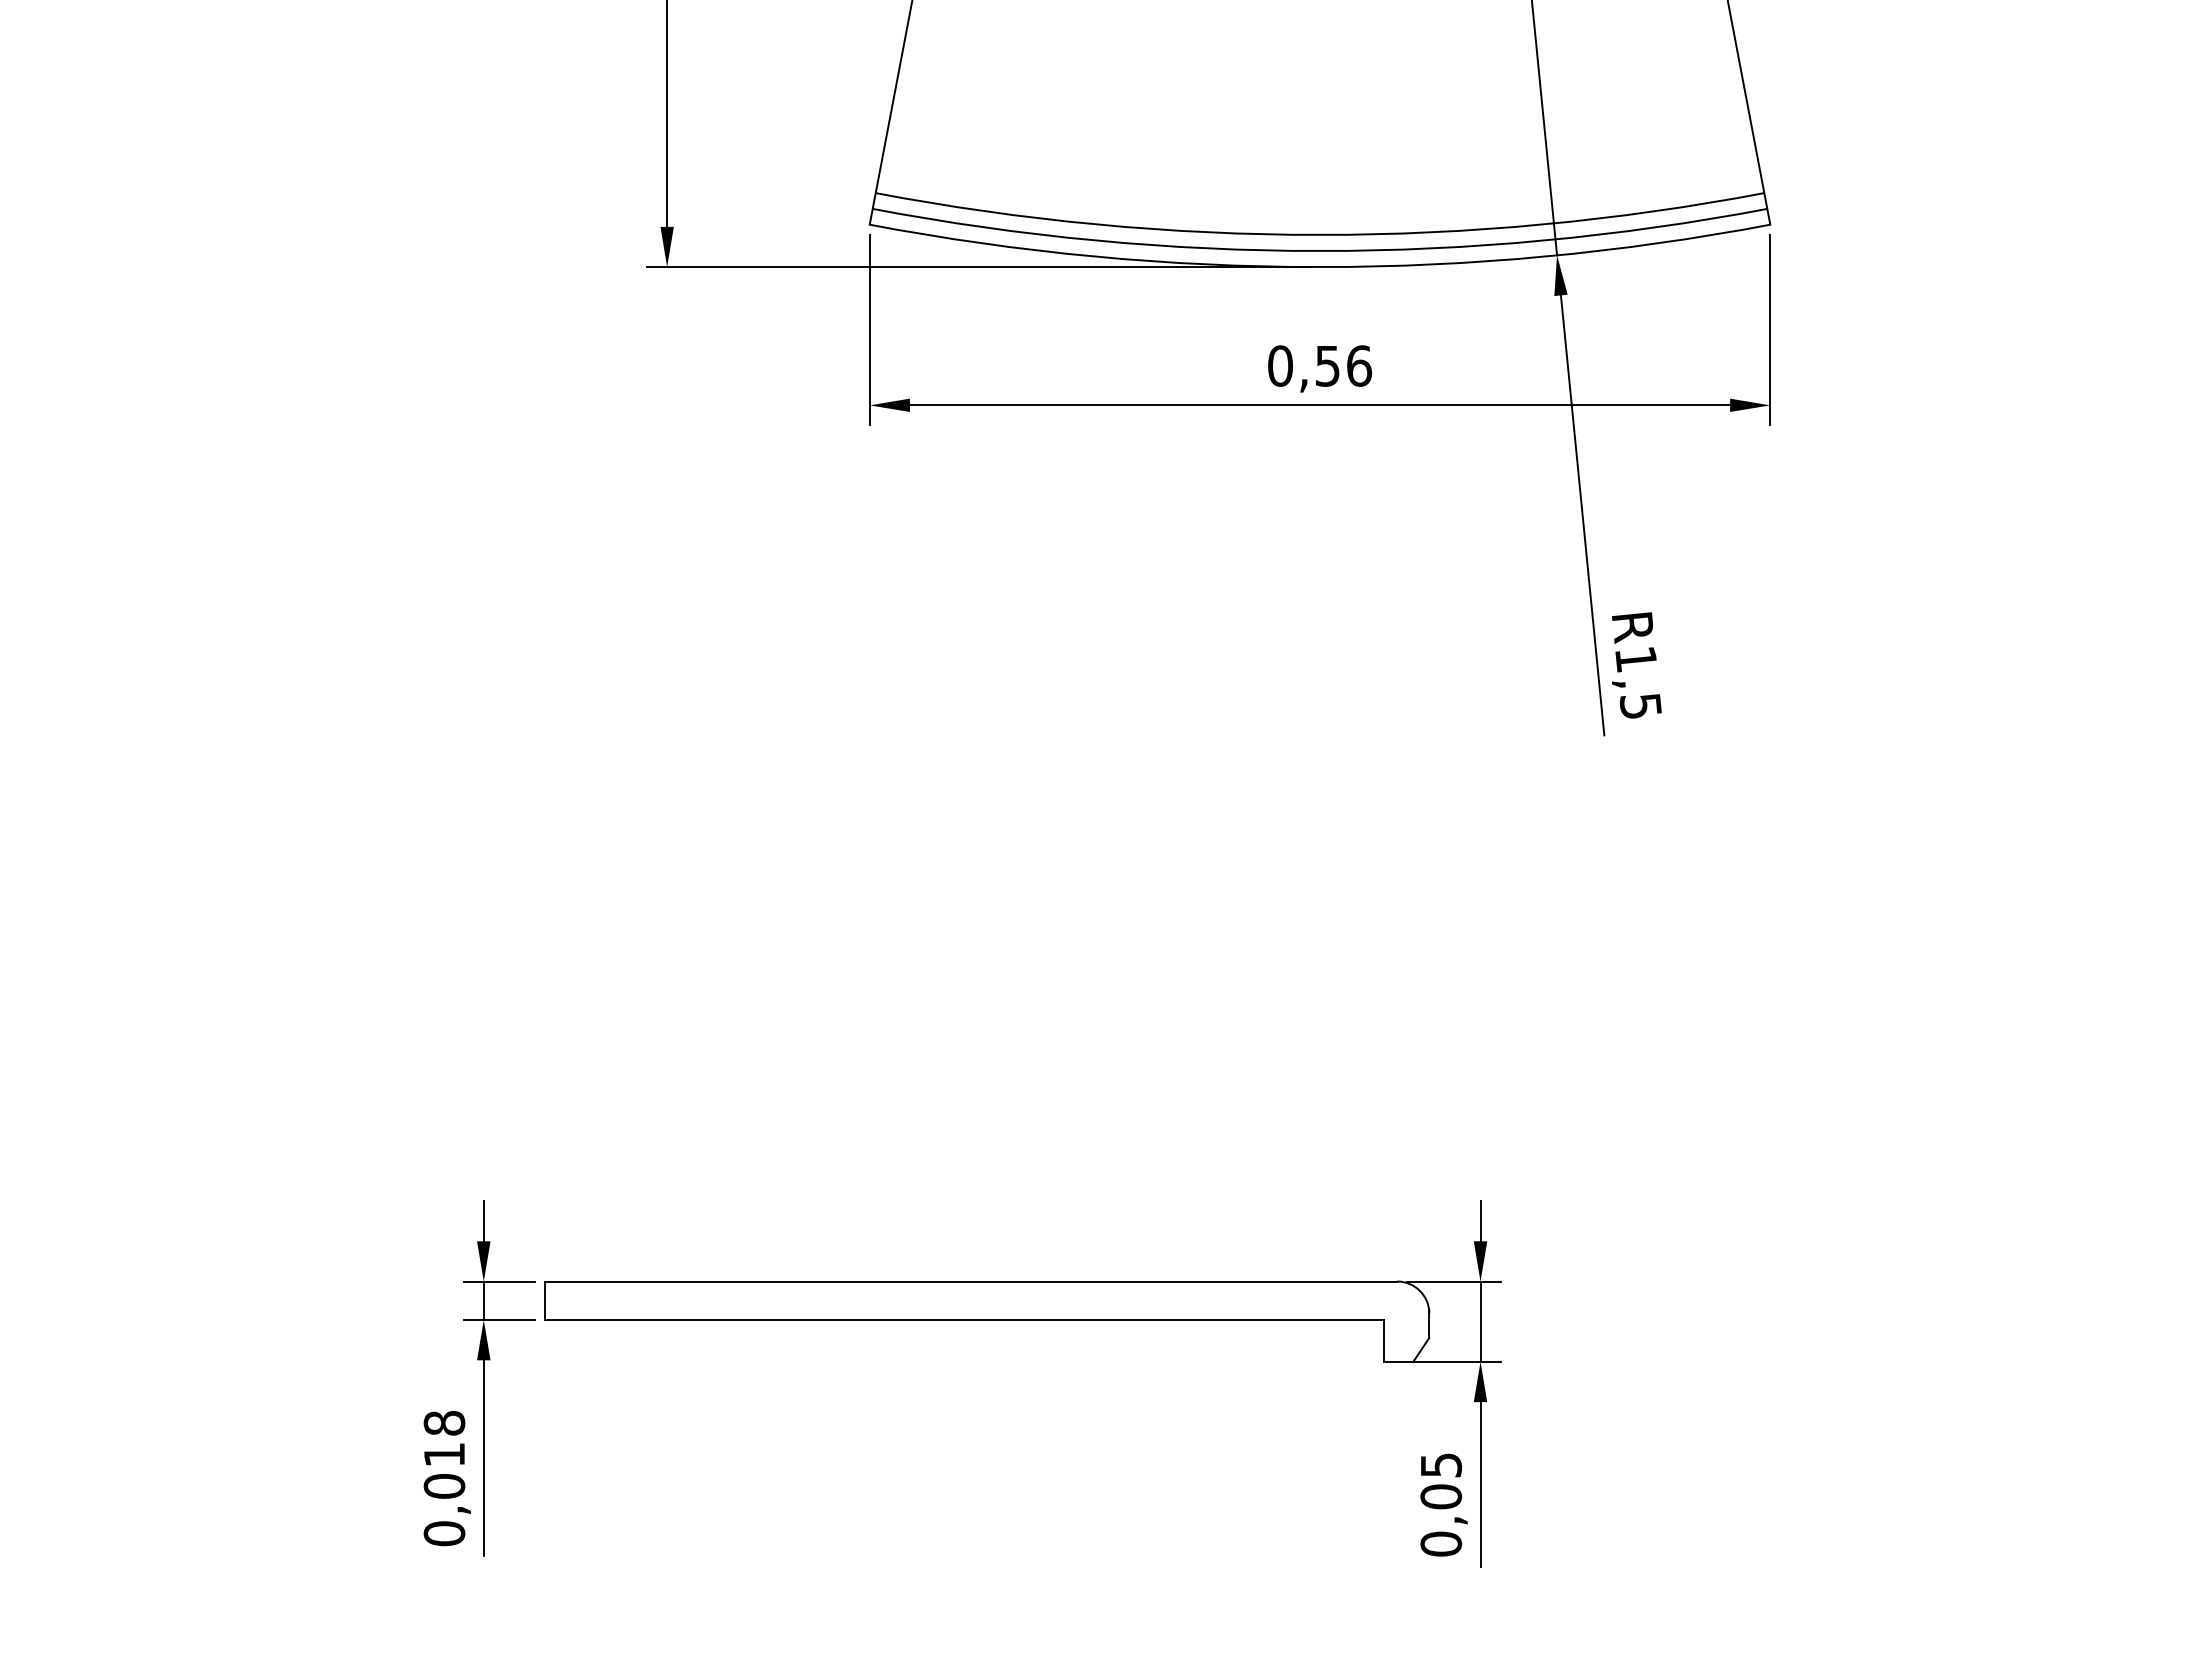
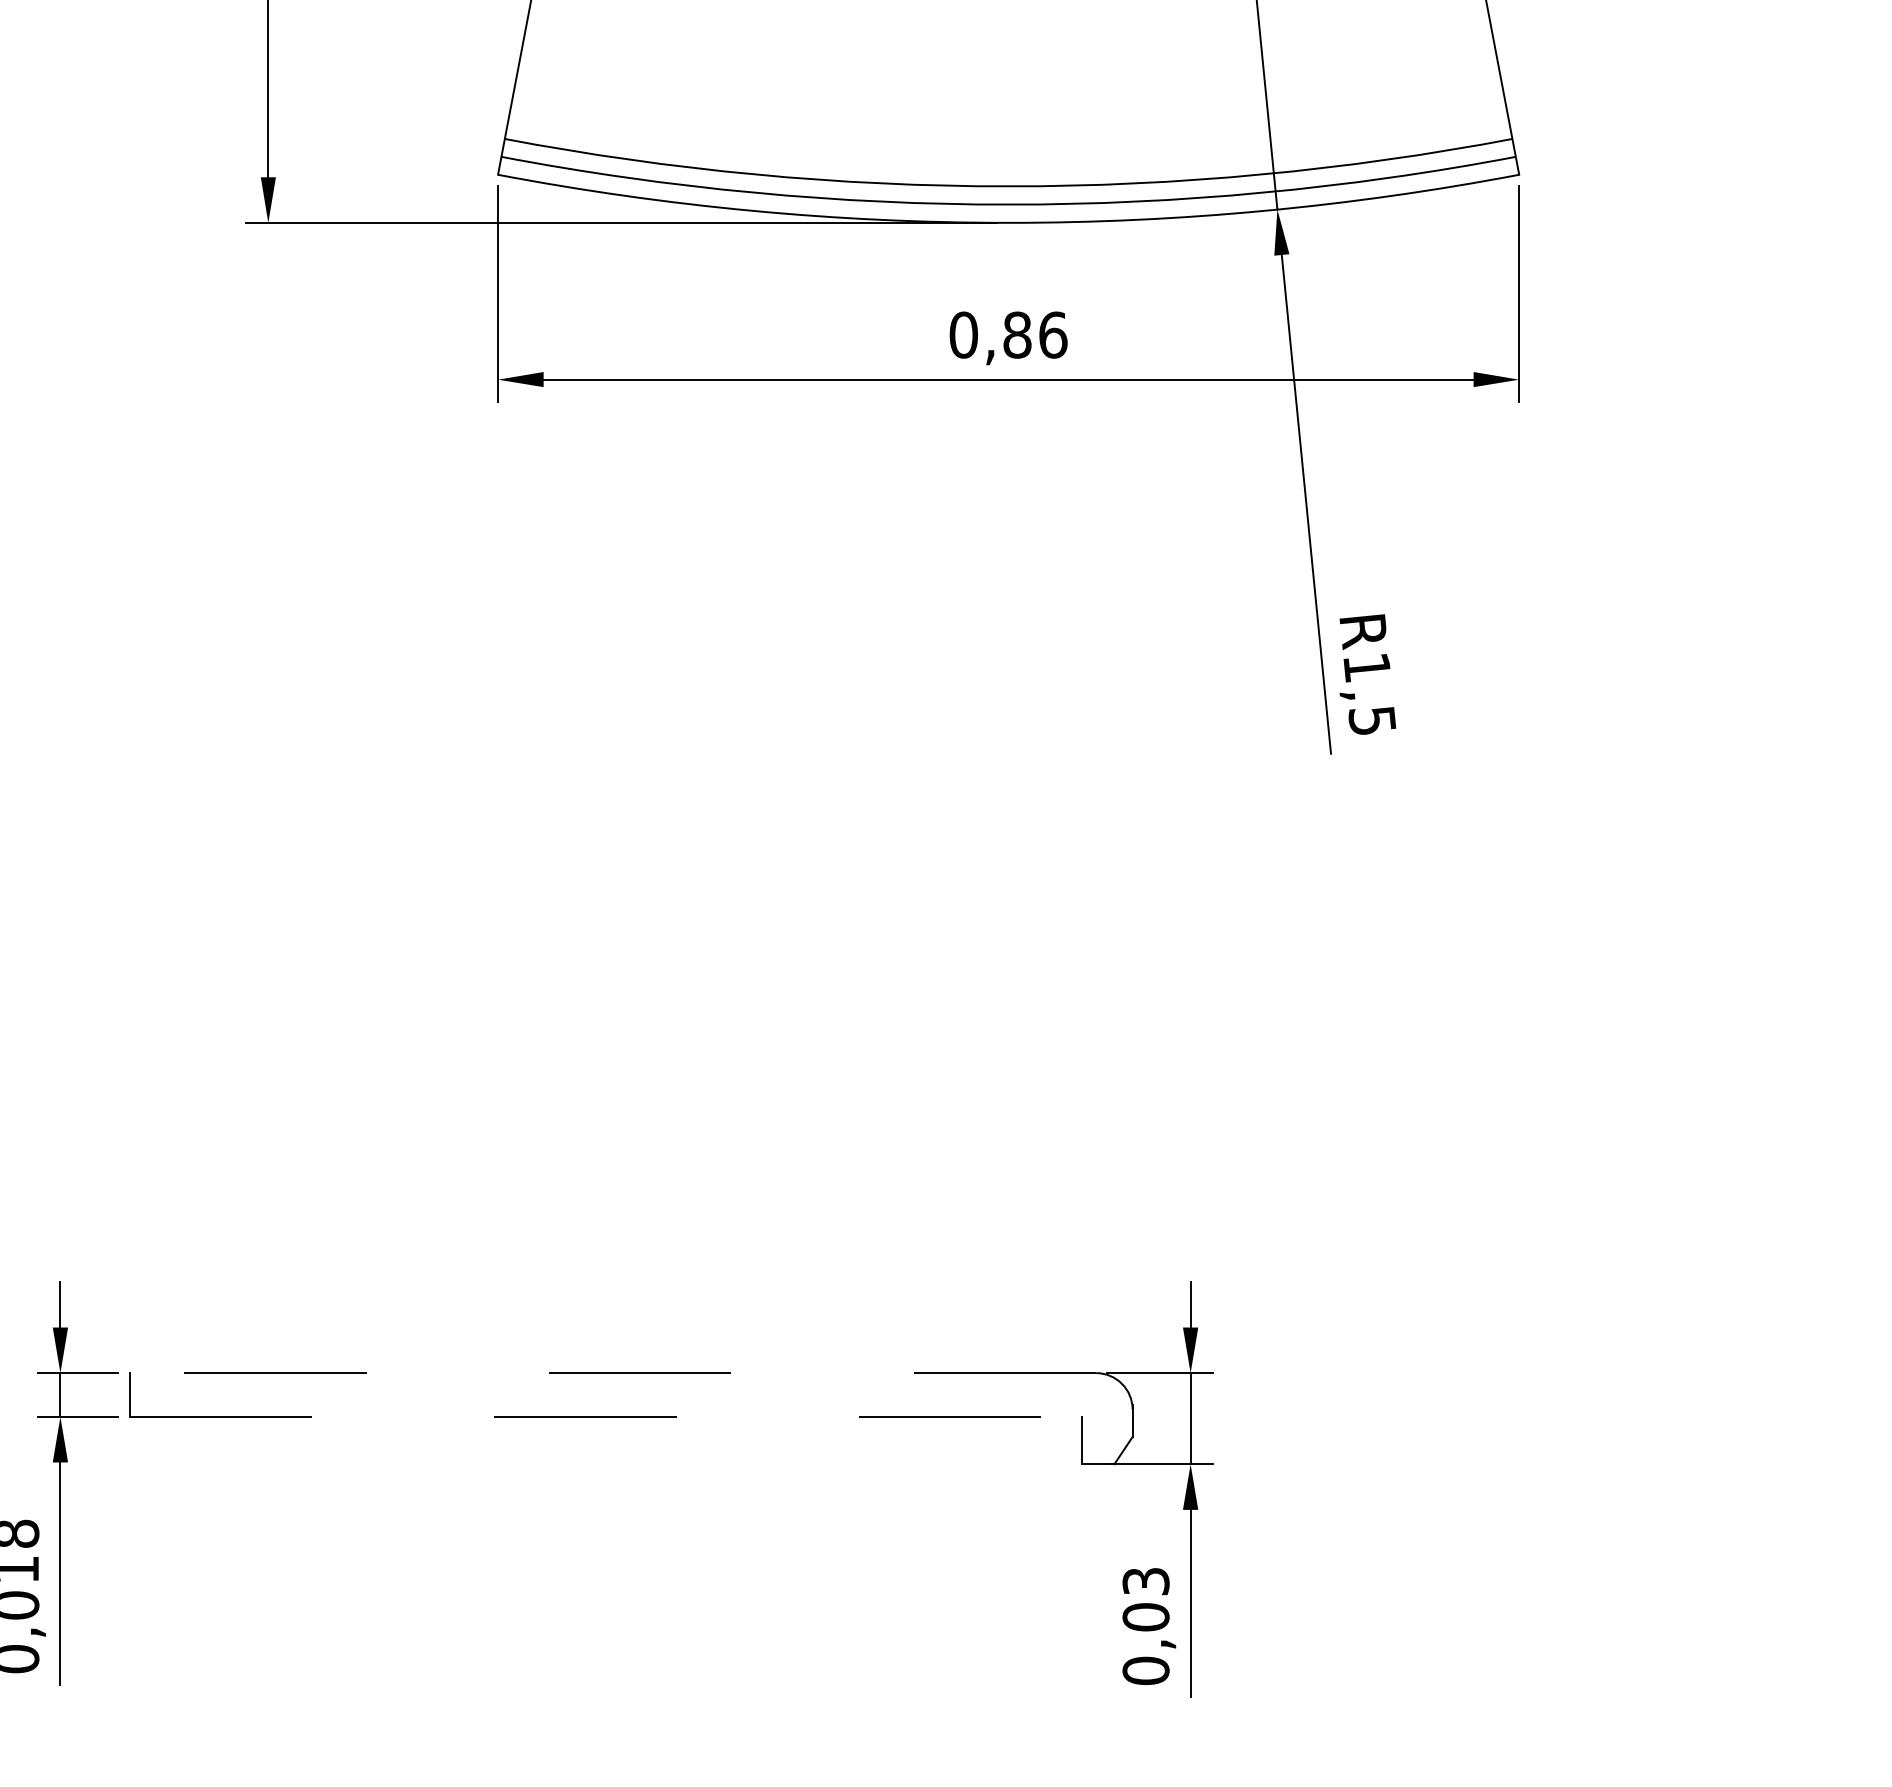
text: (1327, 365) -> (1017, 334), 0,56 -> 0,86
line: (970, 1281) -> (612, 1373), solid -> dashed
line: (964, 1320) -> (605, 1417), solid -> dashed
text: (1440, 1464) -> (1145, 1580), 0,05 -> 0,03

